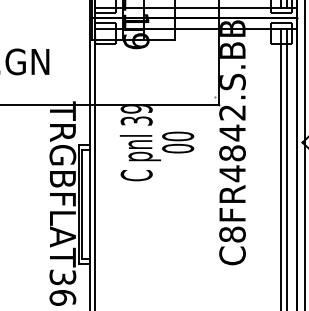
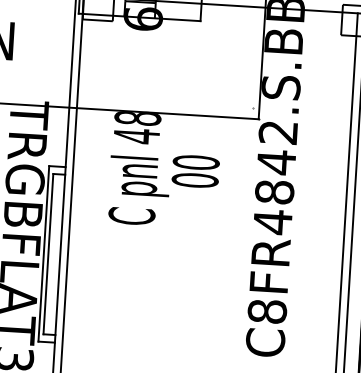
text: (136, 116) -> (136, 129), 39 -> 48

